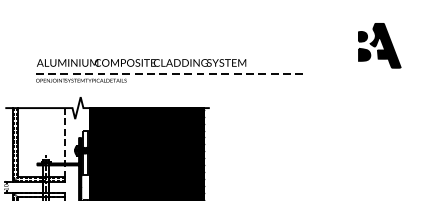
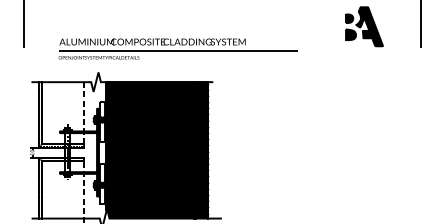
line: (170, 73) -> (178, 51), dashed -> solid

